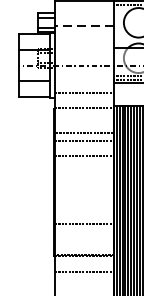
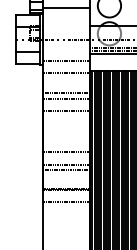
line: (84, 26) -> (66, 8), dashed -> solid
line: (84, 208) -> (66, 152), added
line: (84, 231) -> (66, 170), added

